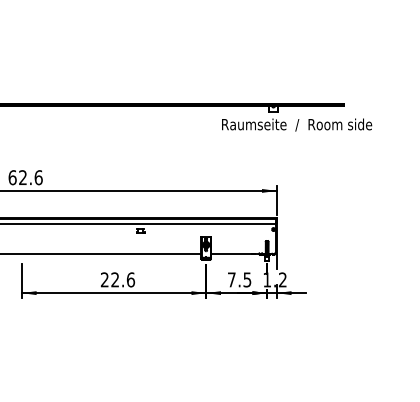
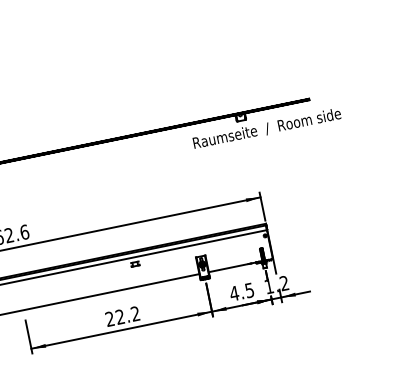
text: (130, 279) -> (135, 313), 22.6 -> 22.2
text: (231, 279) -> (234, 293), 7.5 -> 4.5

